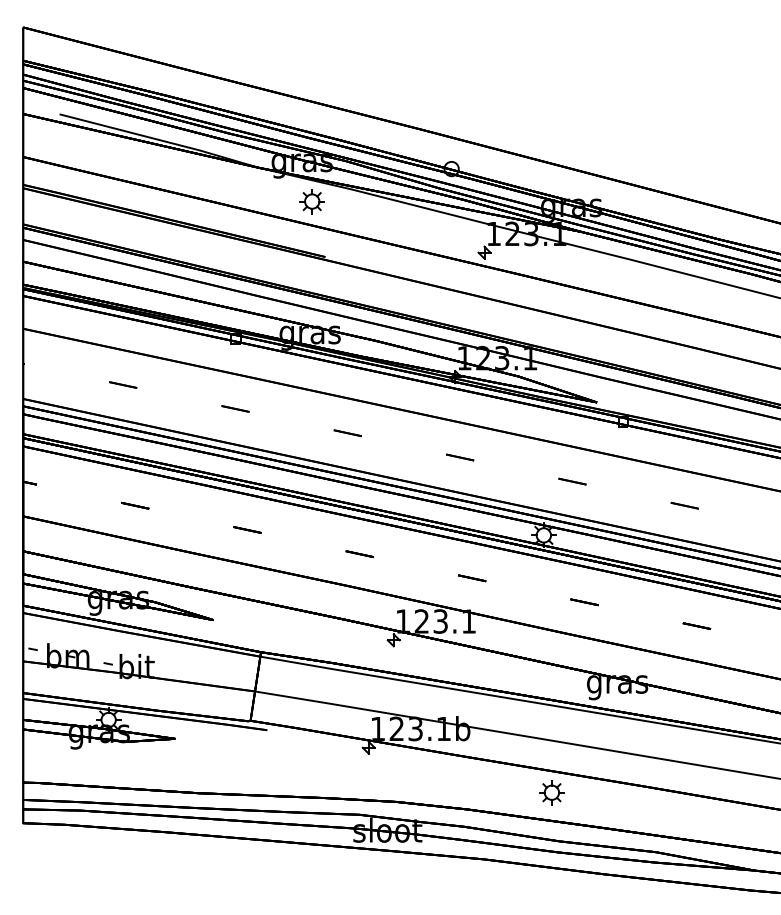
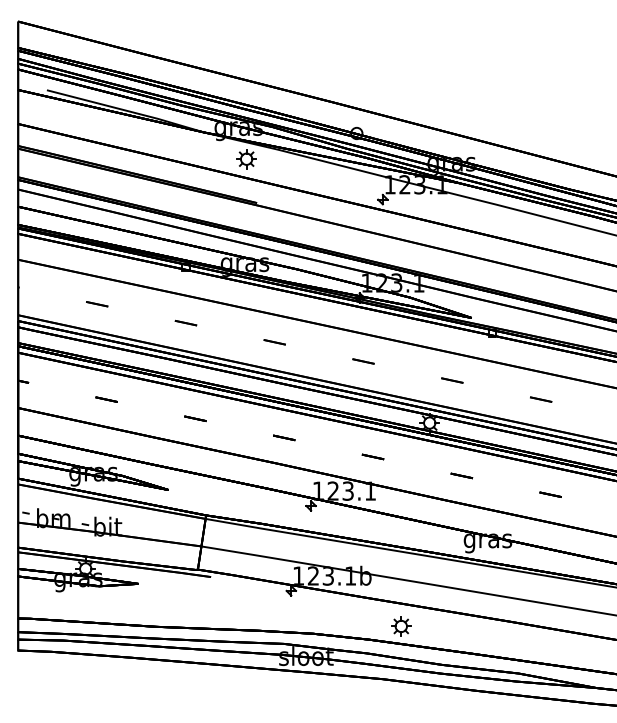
part: (551, 792) -> (400, 626), moved

